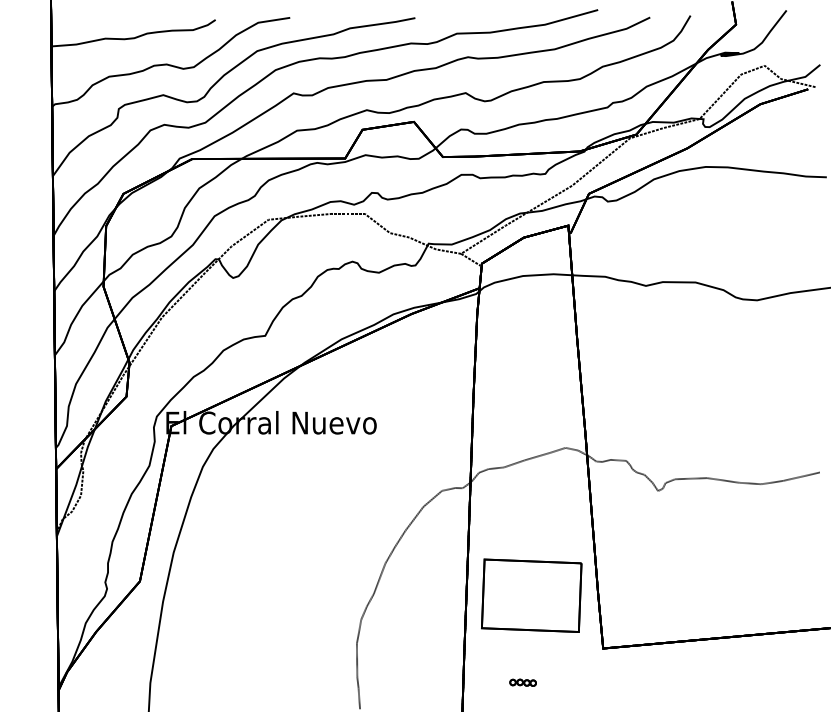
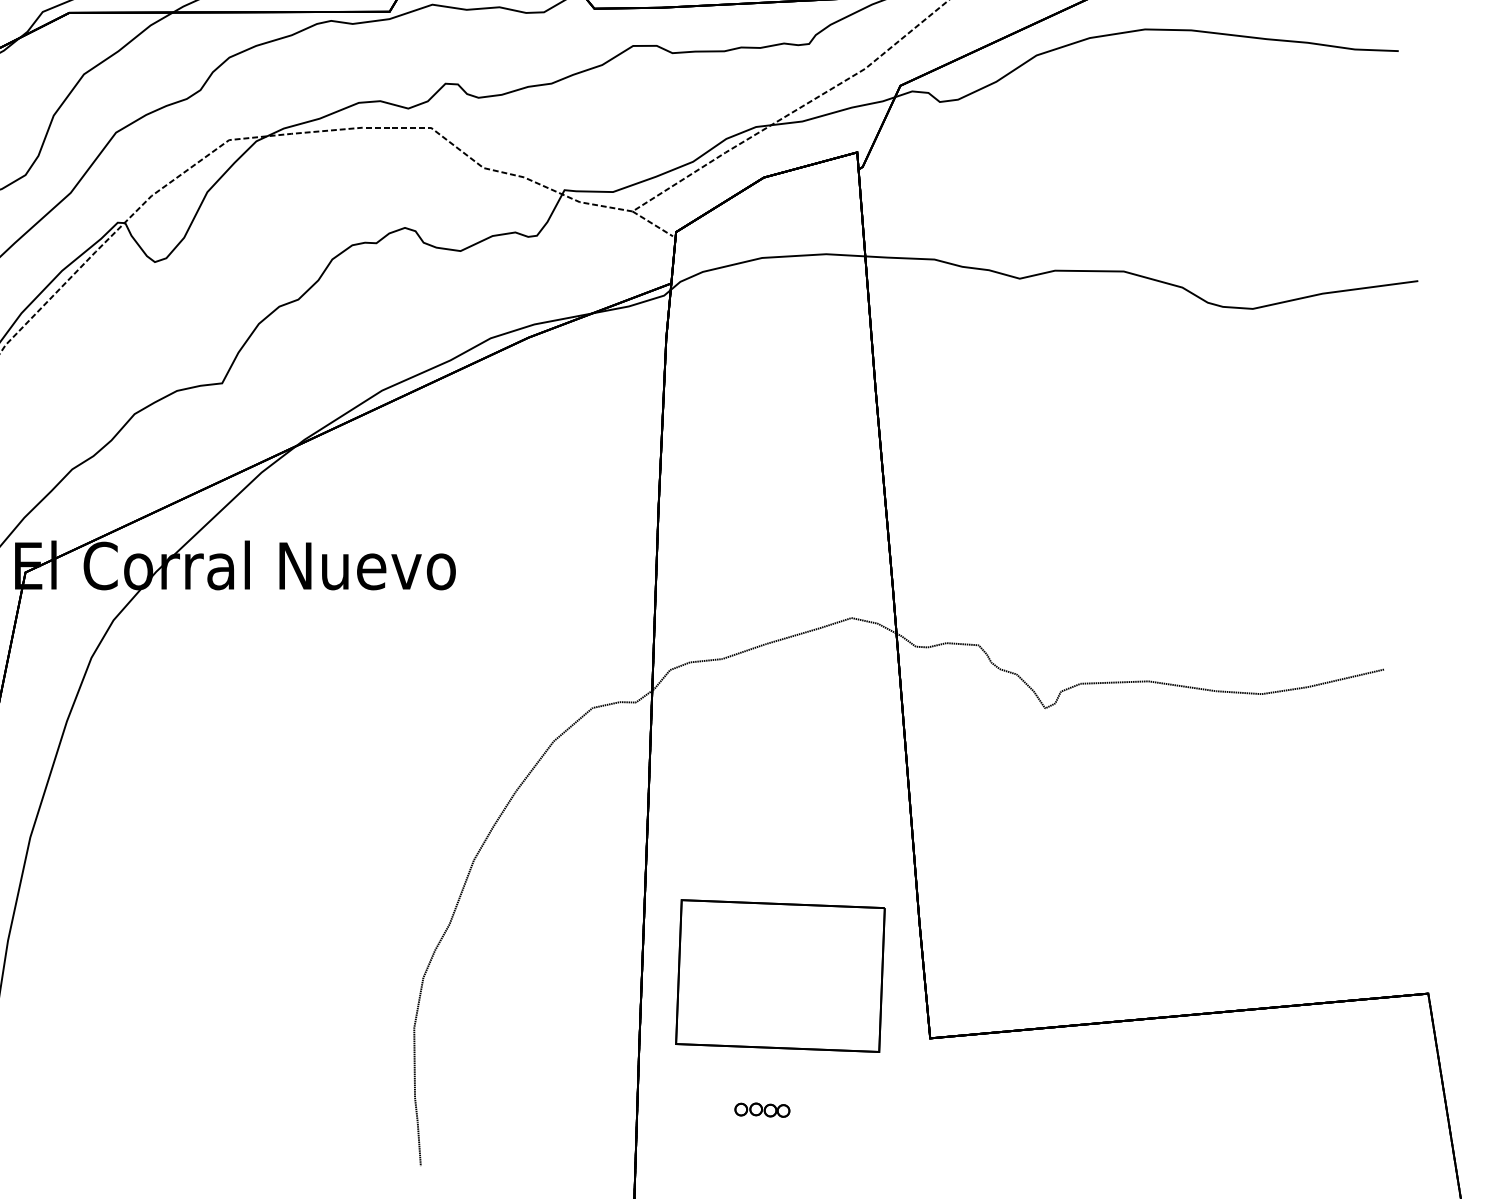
part: (531, 595) -> (779, 975), moved

